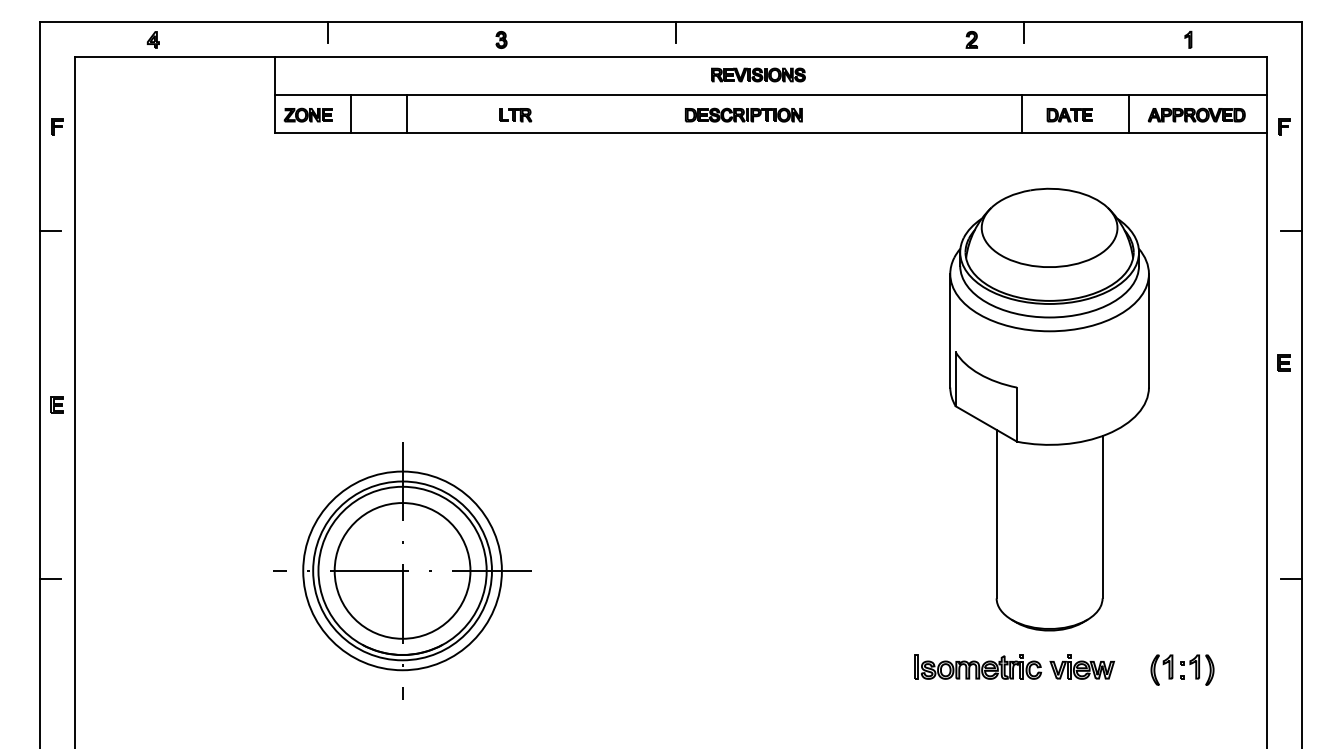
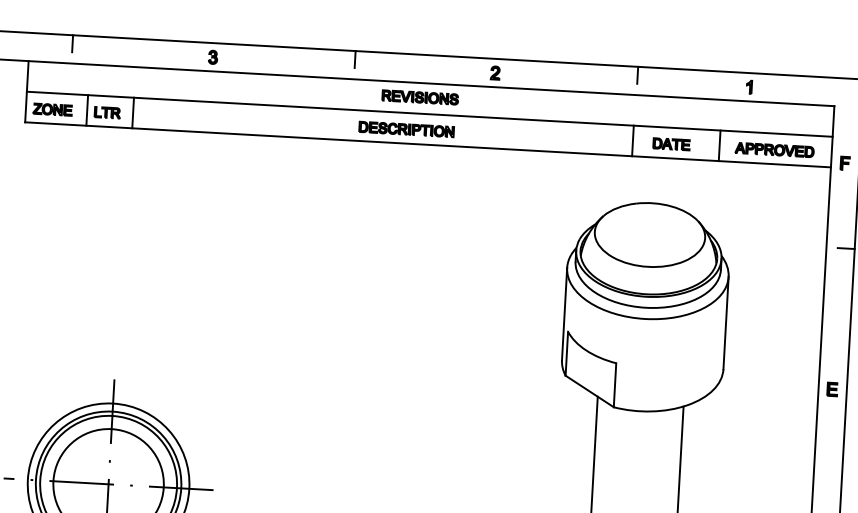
part: (971, 39) -> (495, 72), moved
part: (1188, 39) -> (749, 86), moved
part: (515, 115) -> (107, 113), moved
part: (1283, 362) -> (832, 389), moved

